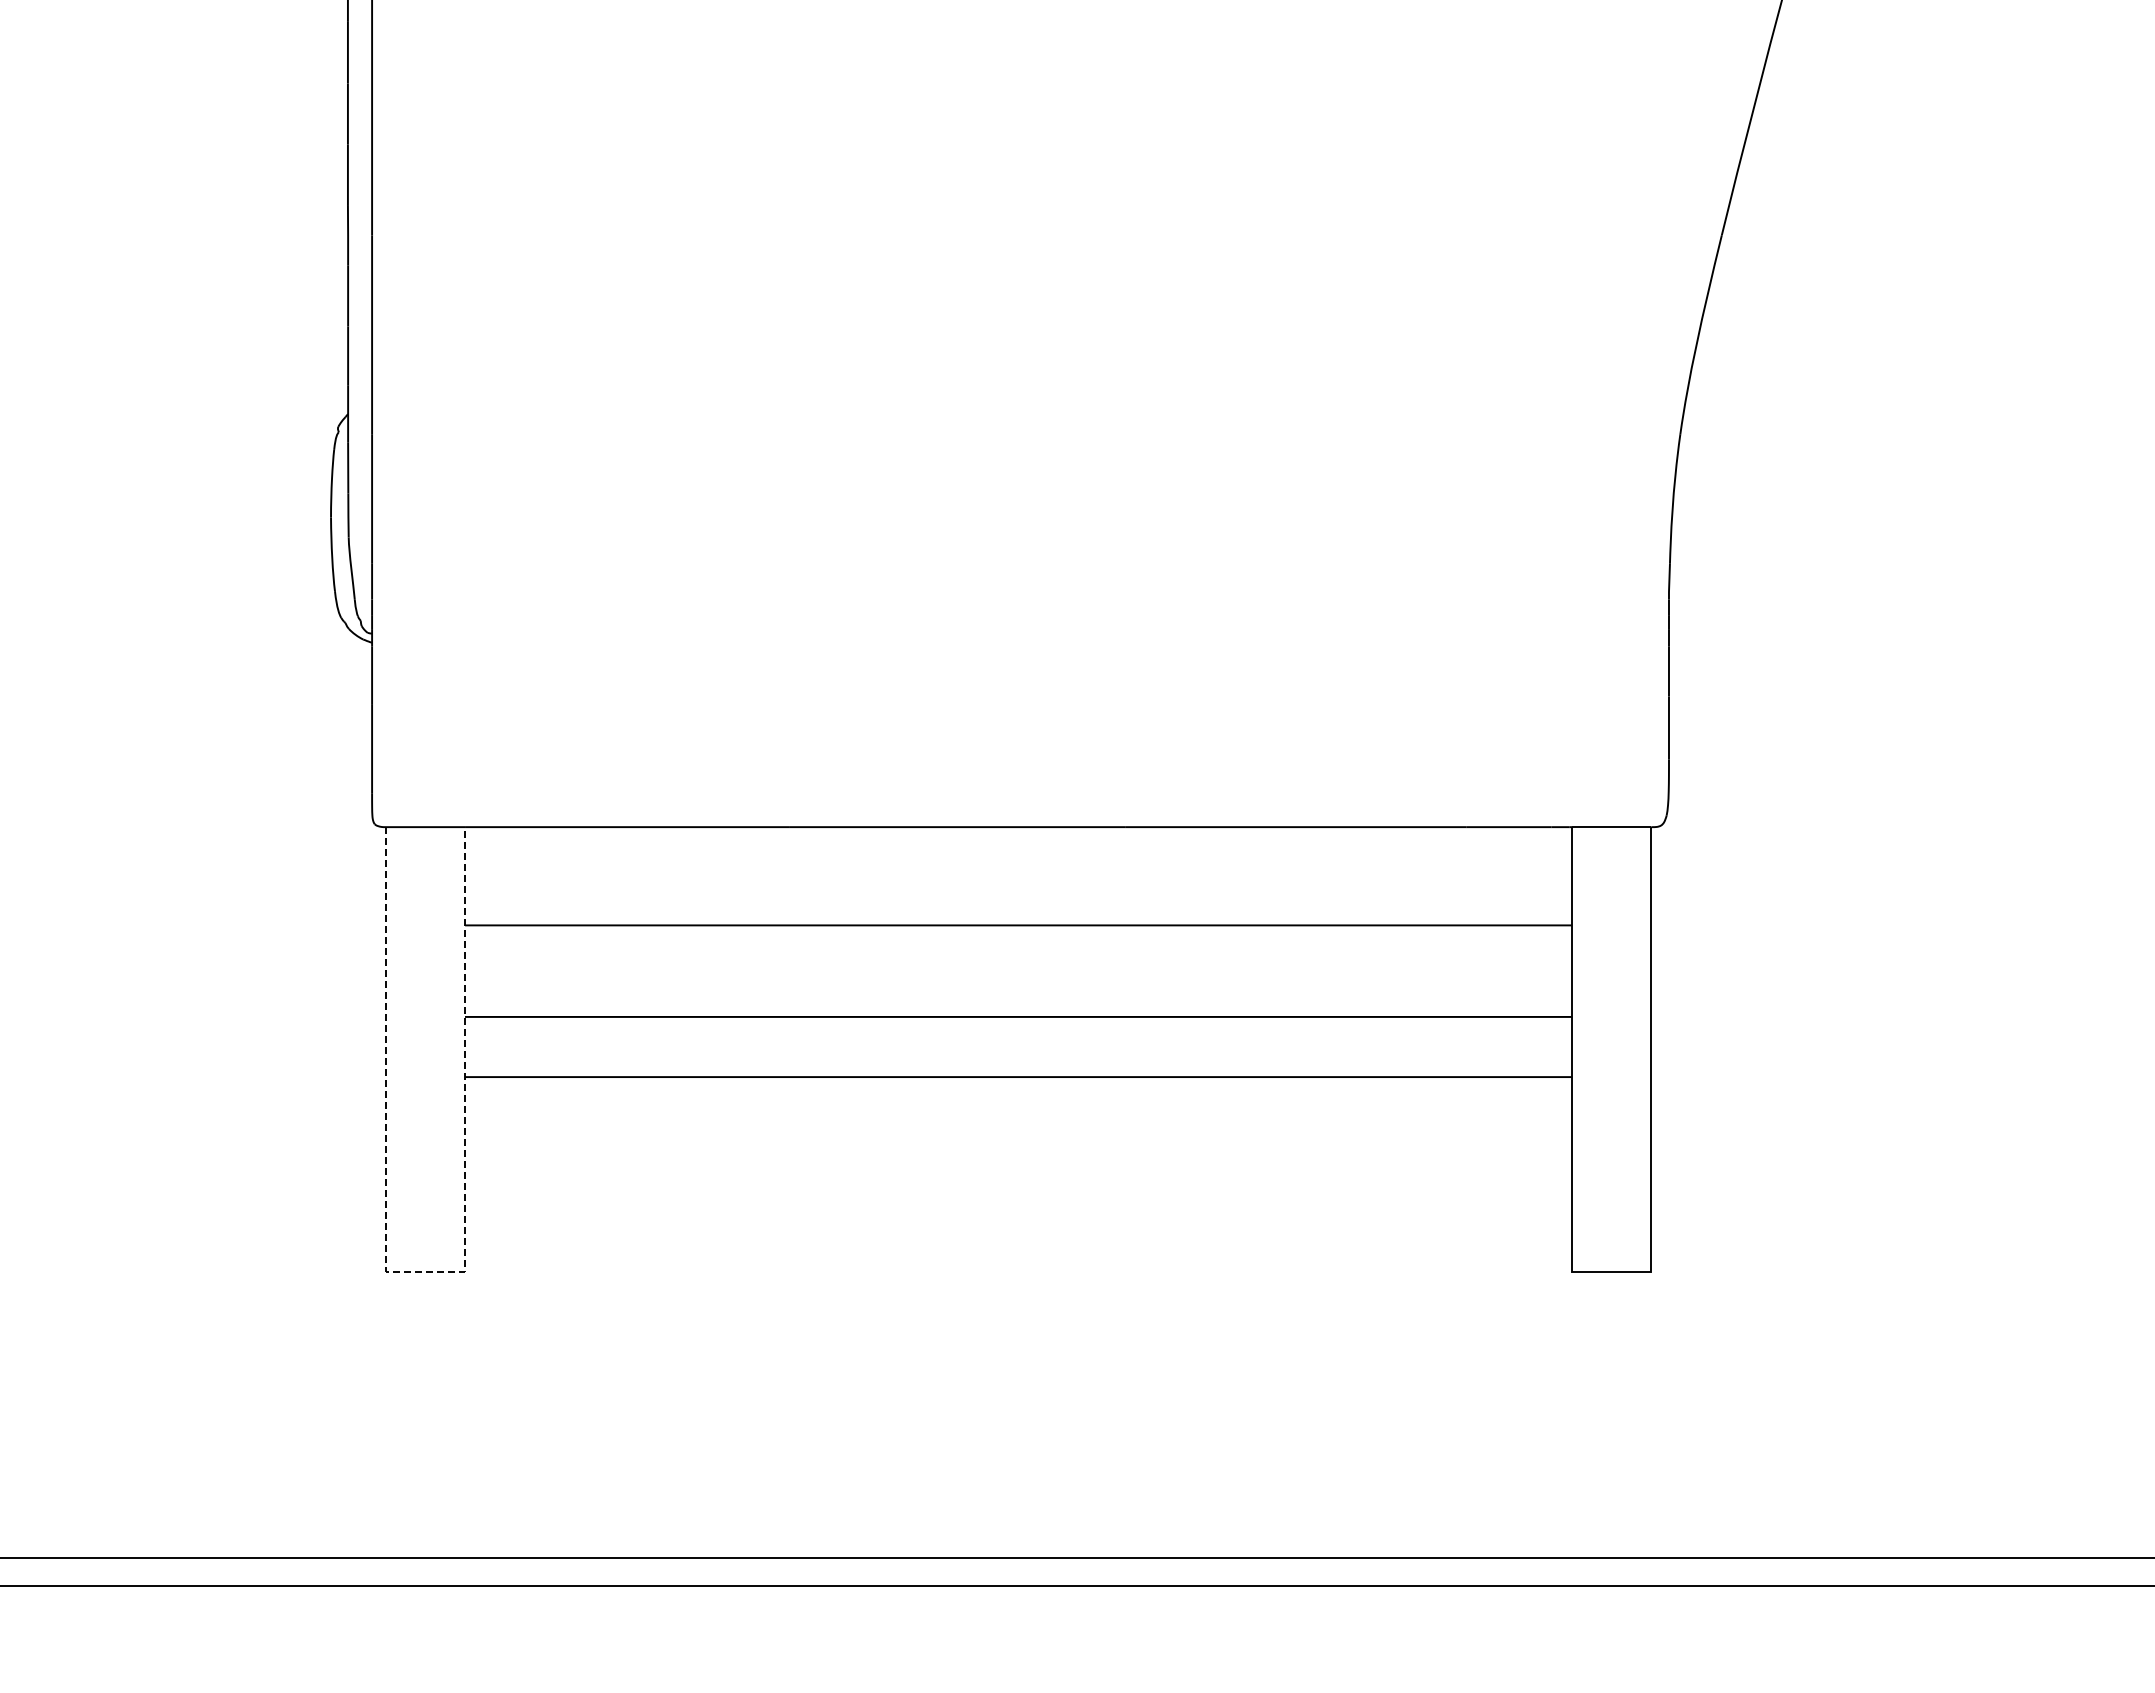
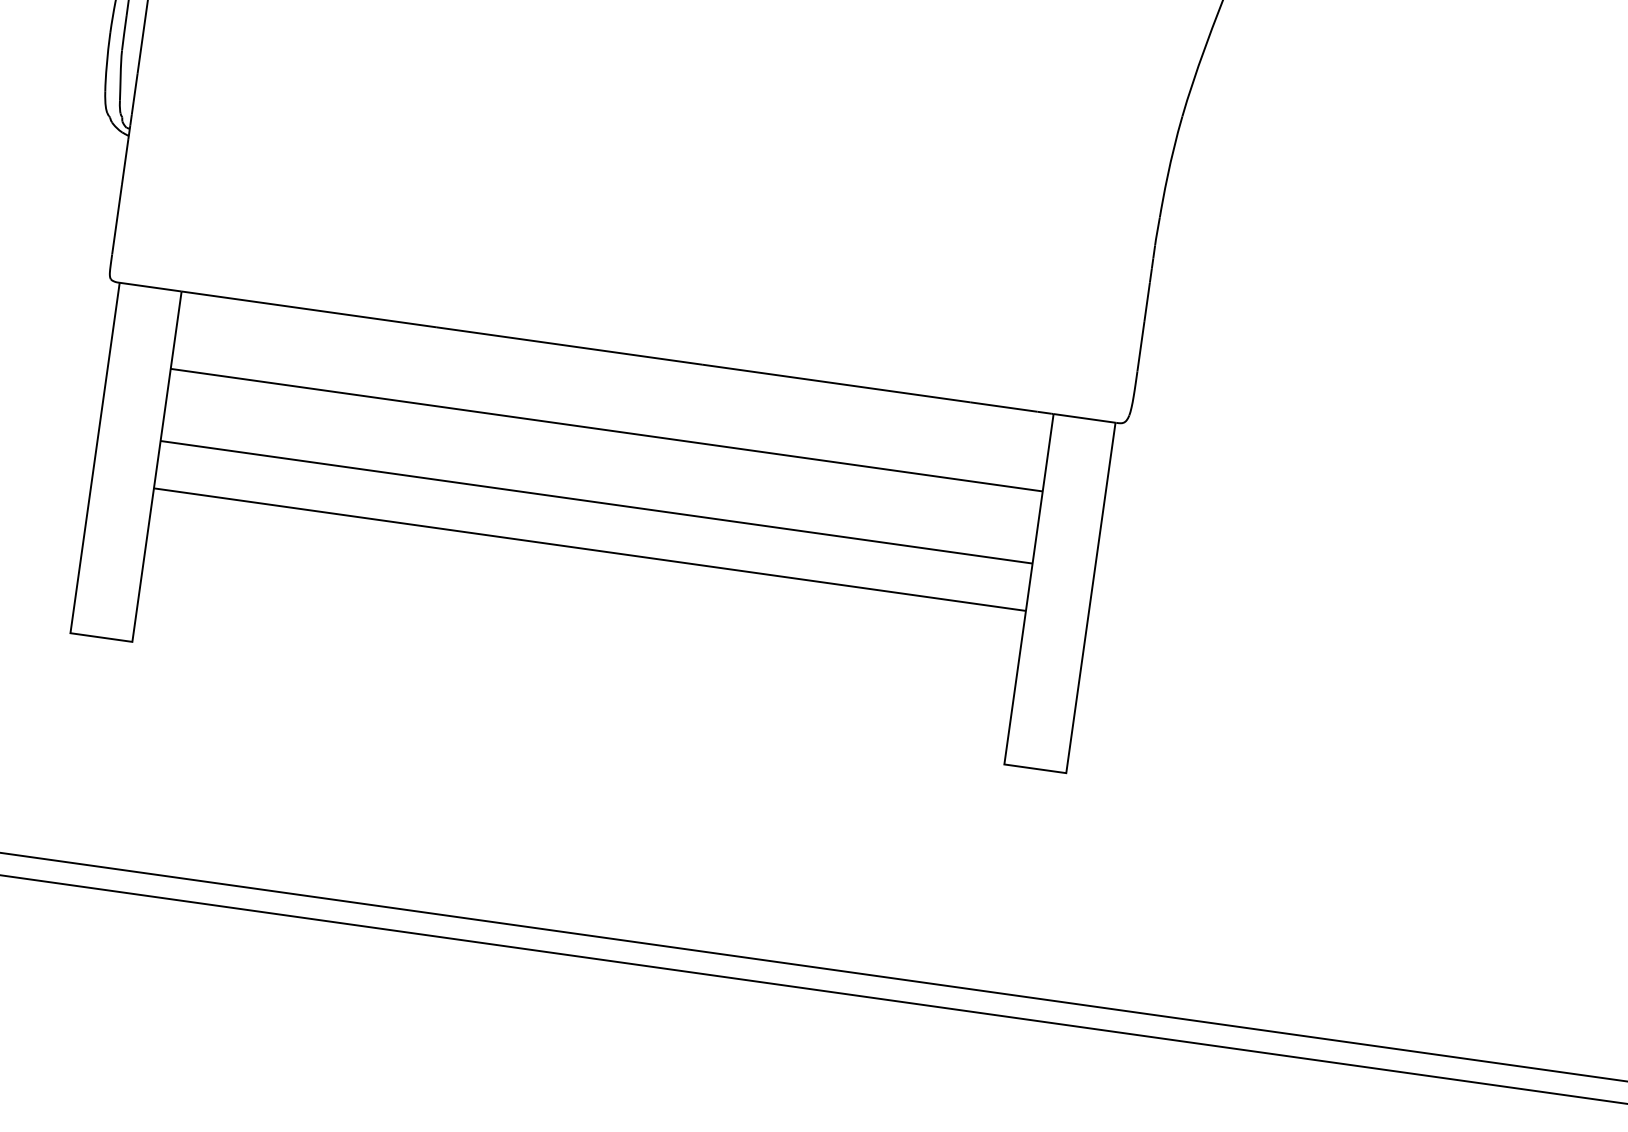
line: (426, 1272) -> (101, 638), dashed -> solid

